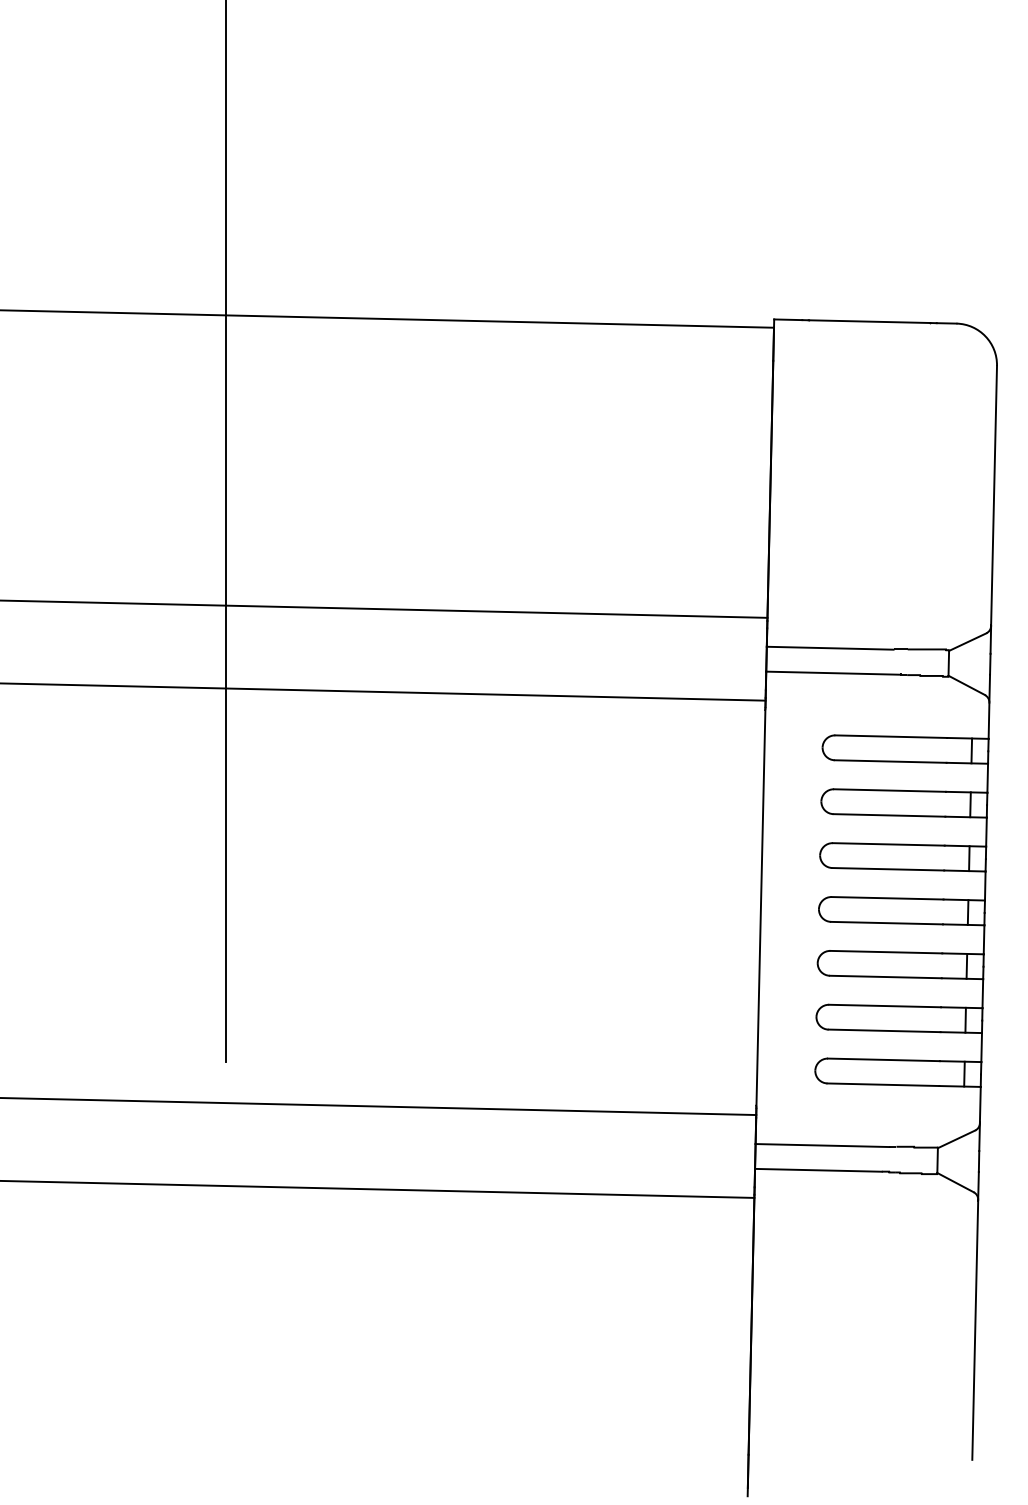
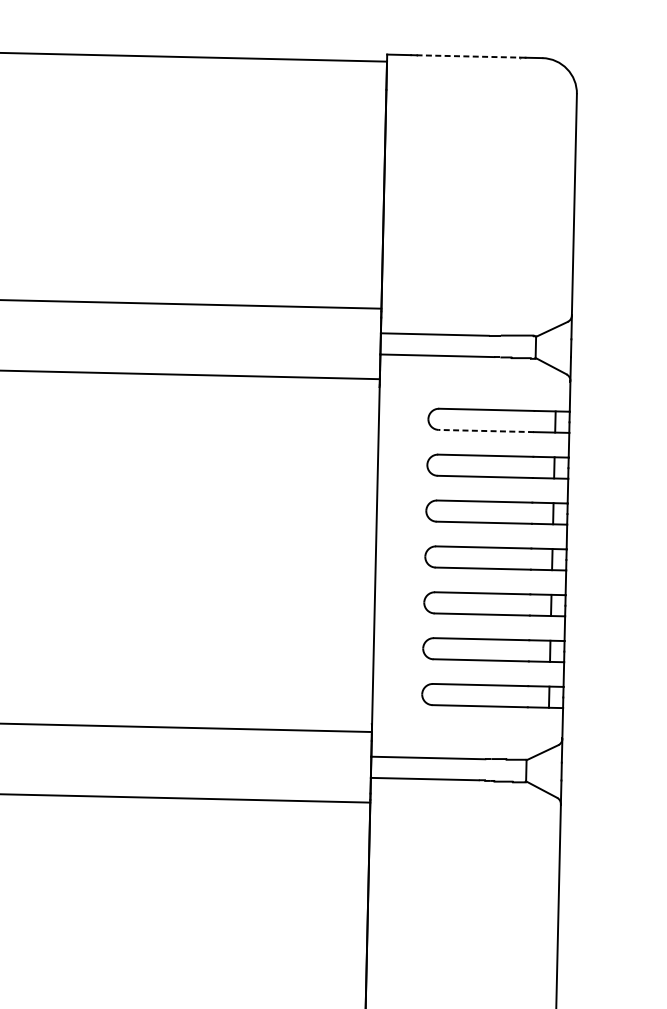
line: (869, 321) -> (468, 56), solid -> dashed
line: (890, 761) -> (486, 430), solid -> dashed

